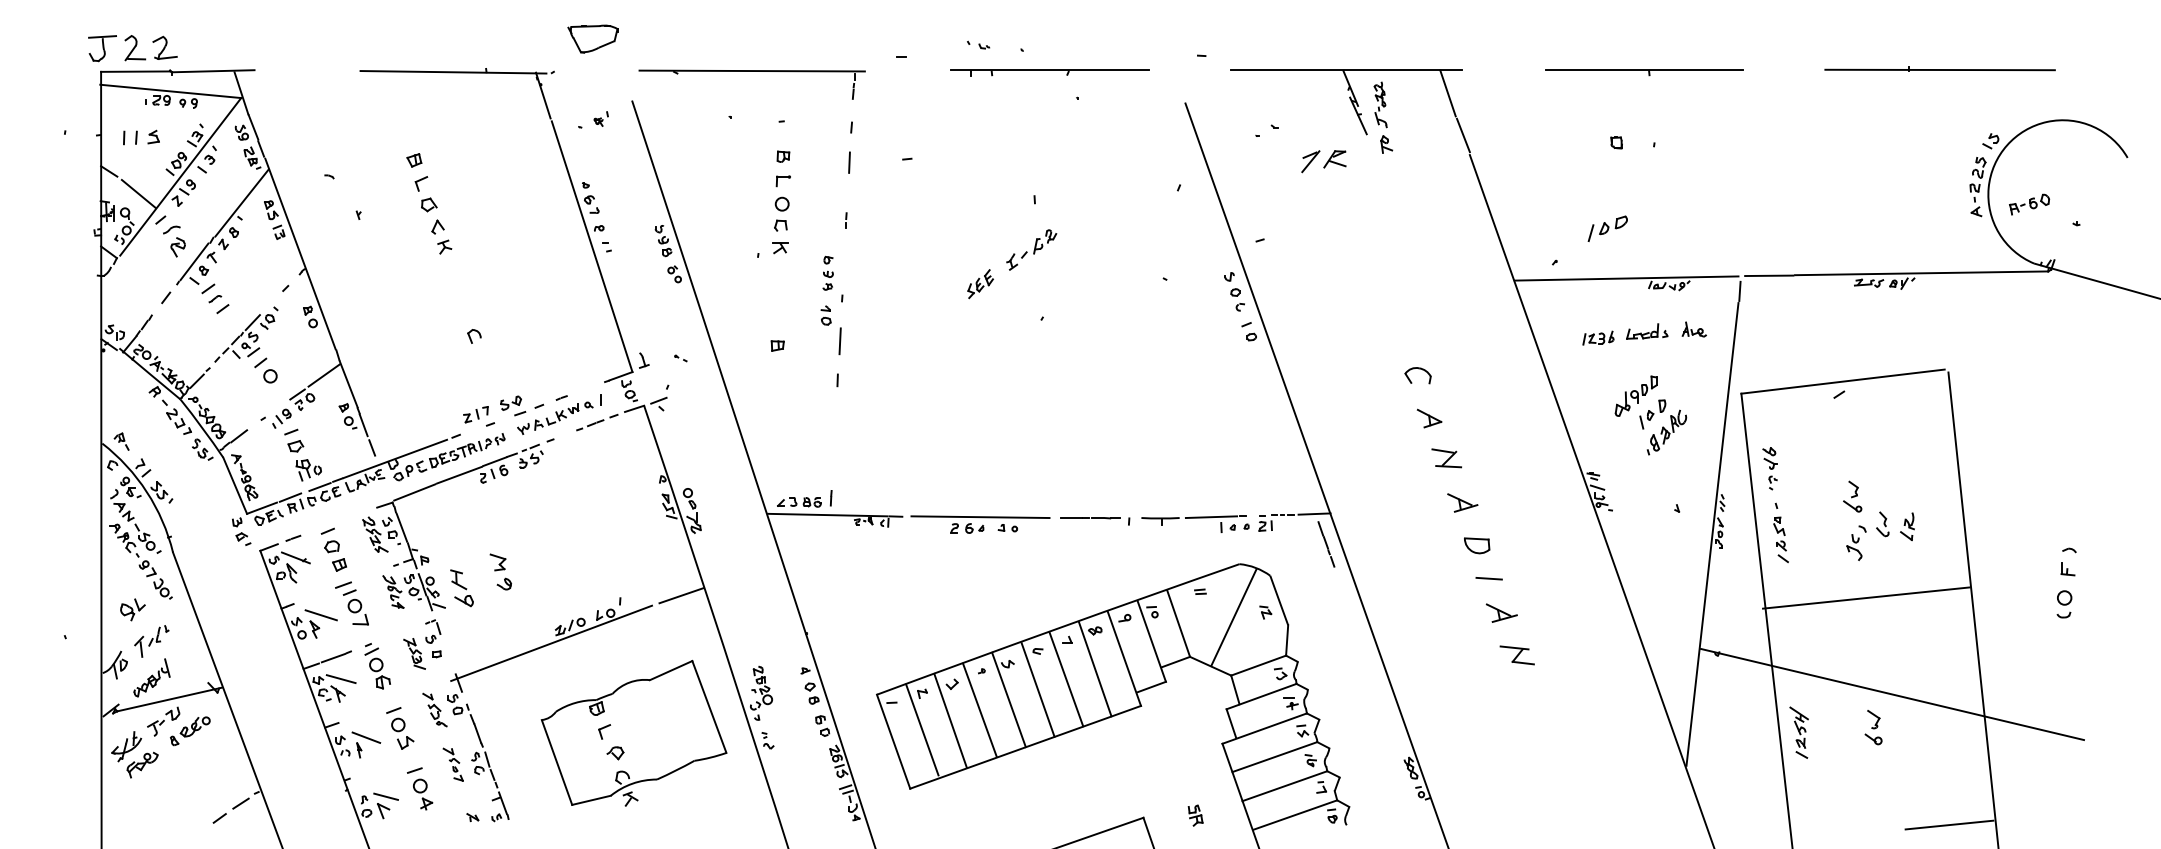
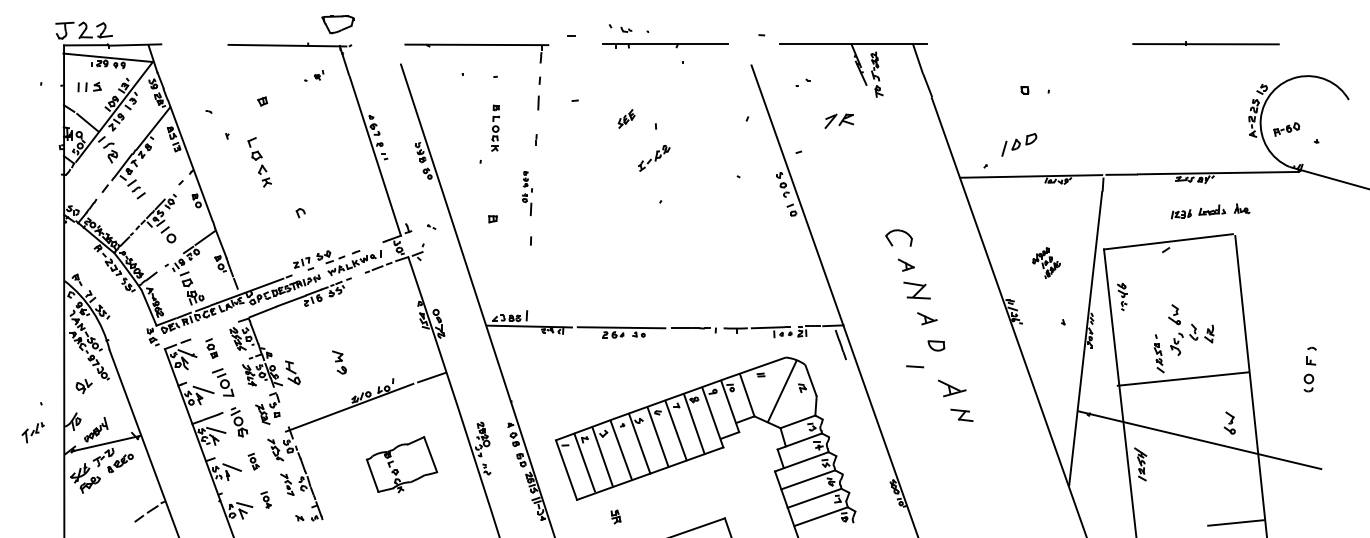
part: (592, 38) -> (337, 24), moved
part: (977, 45) -> (619, 28), size x1.6
part: (1939, 68) -> (1205, 43), moved
part: (1644, 71) -> (1042, 45), removed
part: (593, 119) -> (314, 75), moved
part: (1322, 160) -> (838, 120), moved
part: (781, 202) -> (495, 128), size x0.7
part: (433, 215) -> (259, 162), moved
part: (1608, 228) -> (1019, 144), size x1.4
part: (980, 283) -> (626, 118), moved
part: (832, 305) -> (527, 193), size x0.7
part: (1644, 333) -> (1210, 211), moved
part: (1417, 374) -> (898, 237), size x1.6
part: (1650, 414) -> (1046, 262), size x0.6
part: (1447, 456) -> (917, 289), size x1.4
part: (1779, 532) -> (1158, 353), moved
part: (333, 549) -> (211, 348), size x0.7
part: (500, 571) -> (339, 362), moved
line: (1489, 578) -> (915, 366), moved
part: (1500, 612) -> (951, 388), size x1.4
part: (150, 641) -> (32, 432), moved
part: (1873, 726) -> (1229, 422), moved
part: (399, 728) -> (253, 461), size x0.6
part: (633, 732) -> (401, 464), size x0.6
part: (418, 788) -> (265, 499), size x0.6
part: (1194, 814) -> (615, 516), moved

